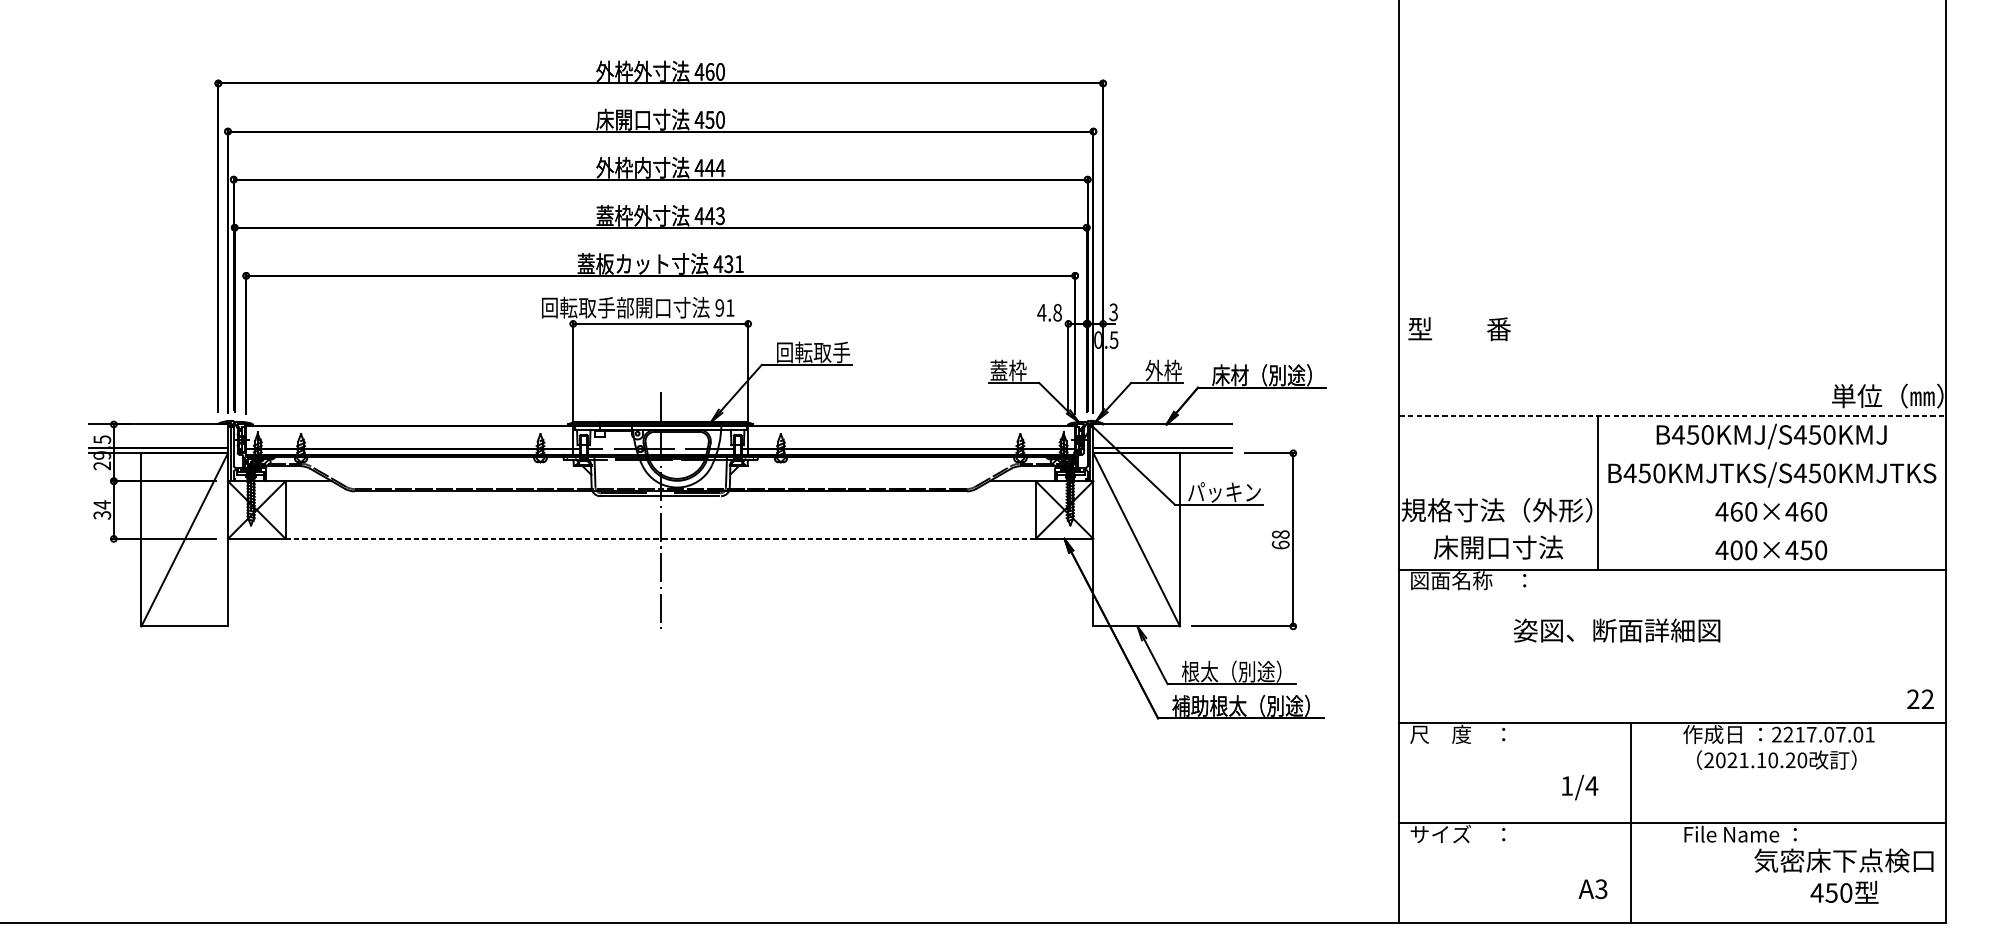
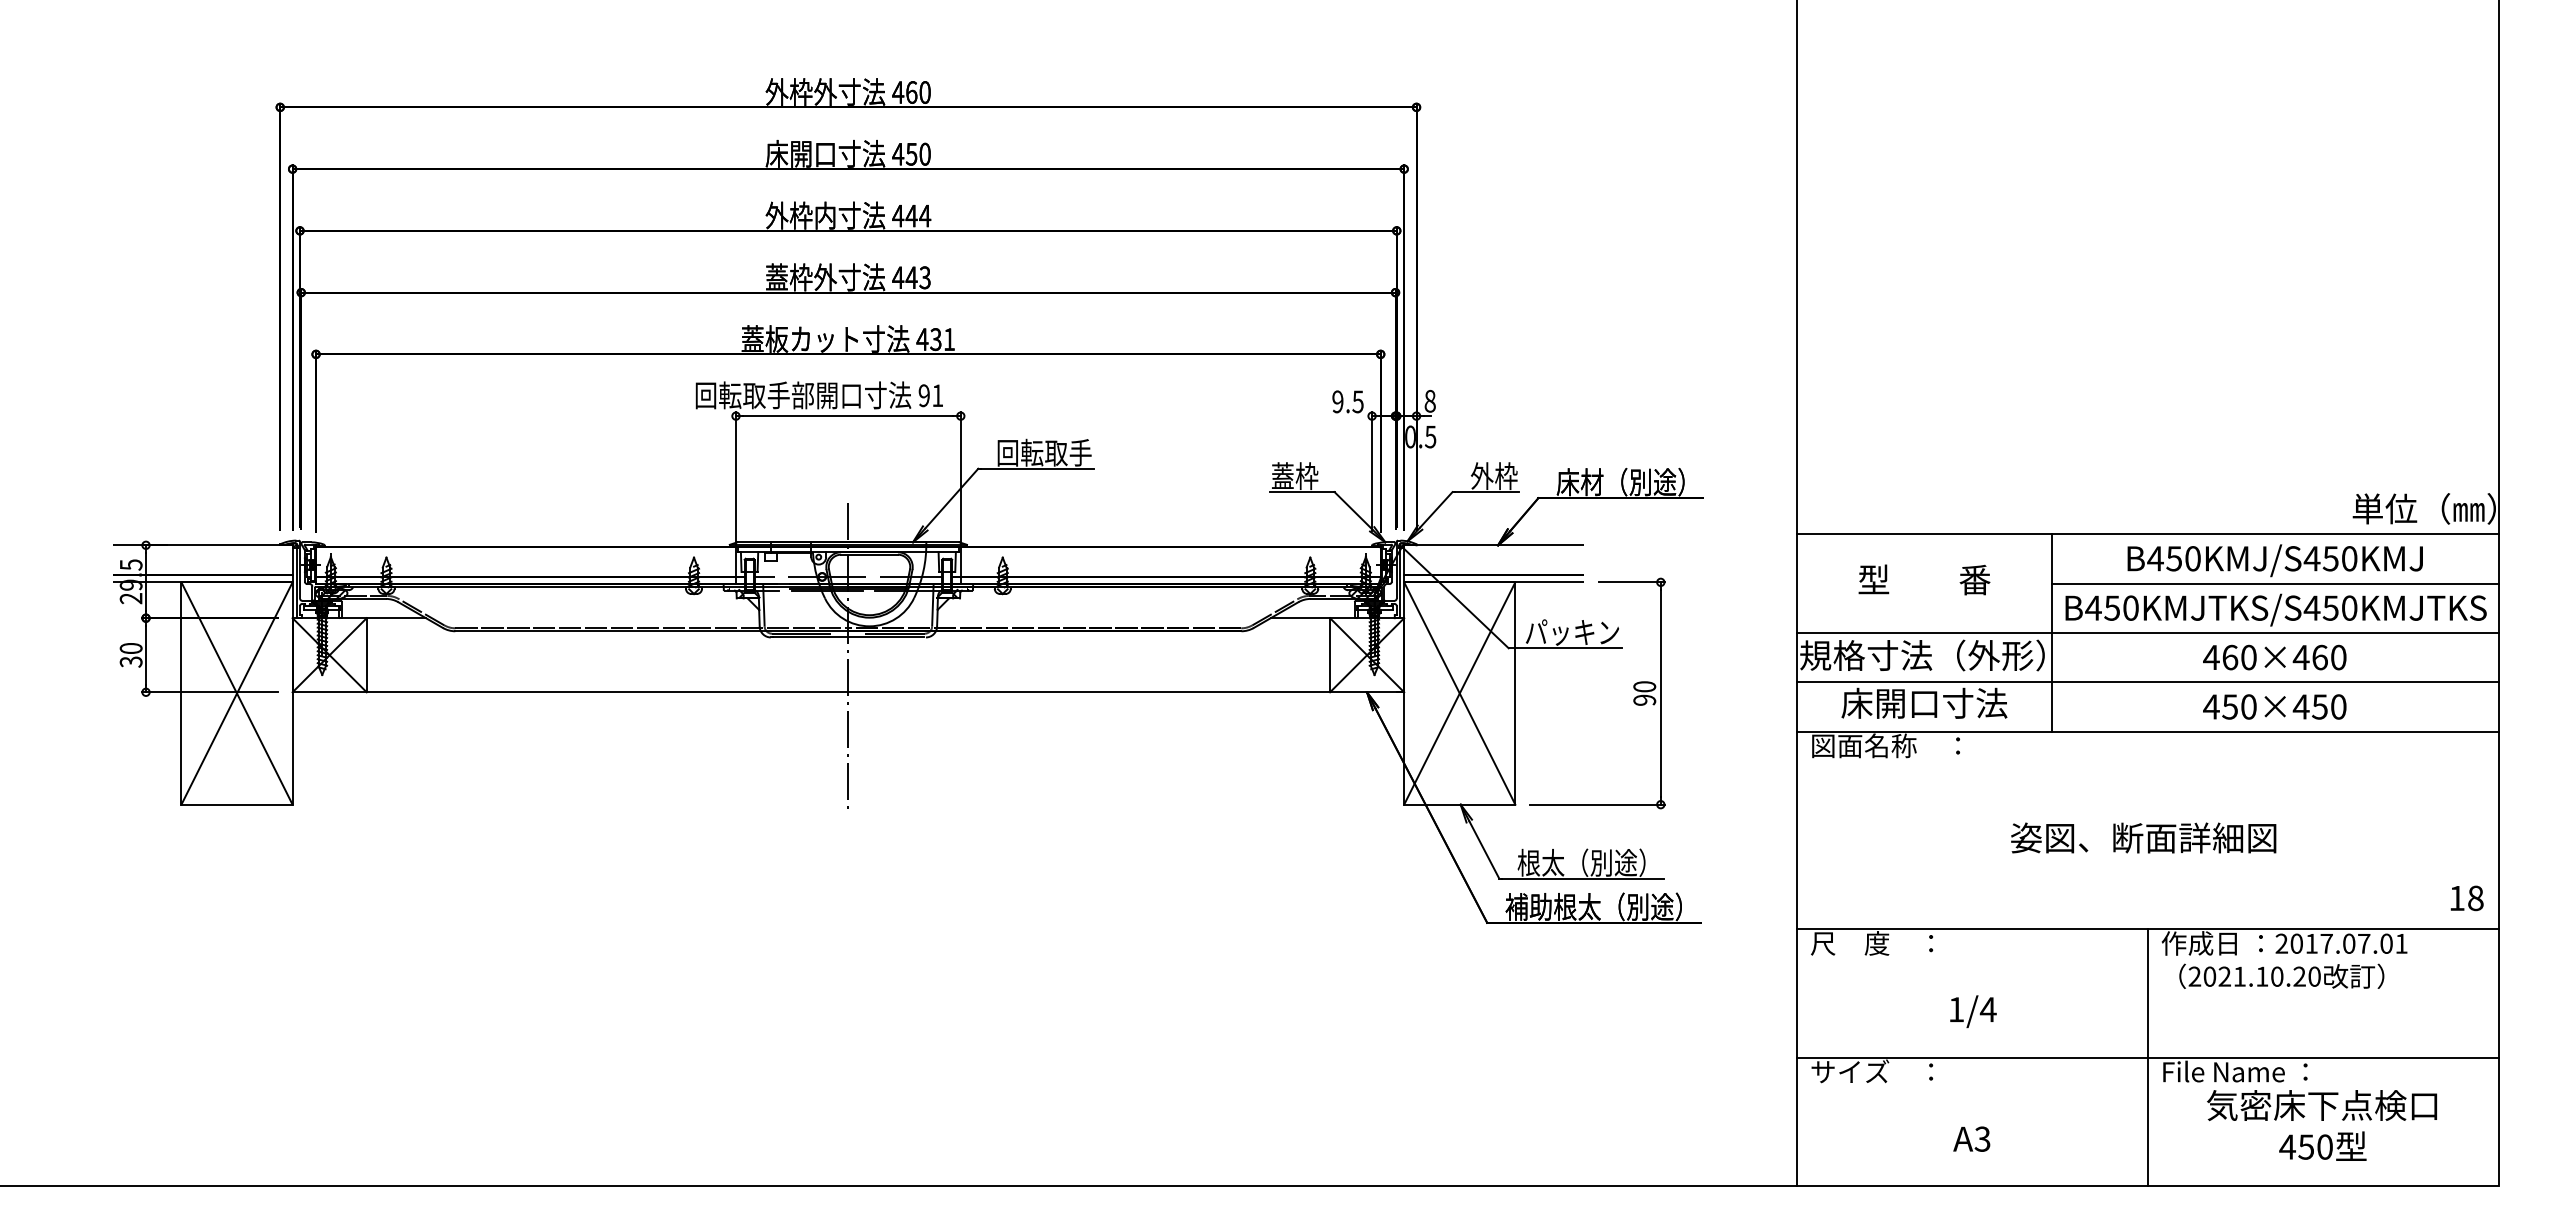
text: (1113, 311) -> (1429, 400), 3 -> 8
text: (1049, 312) -> (1347, 401), 4.8 -> 9.5
text: (1459, 328) -> (1924, 579), moved
line: (1672, 416) -> (2147, 534), dashed -> solid
line: (1771, 454) -> (2274, 583), added
line: (1672, 492) -> (2147, 632), added
text: (101, 504) -> (130, 648), 34 -> 30
line: (1672, 531) -> (2147, 682), added
line: (184, 539) -> (236, 693), added
line: (660, 539) -> (848, 692), dashed -> solid
line: (1136, 539) -> (1459, 693), added
text: (1280, 539) -> (1644, 693), 68 -> 90
text: (1736, 549) -> (2229, 706), 400×450 -> 450×450
text: (1616, 630) -> (2143, 837), moved
text: (1920, 699) -> (2466, 898), 22 -> 18
text: (1788, 734) -> (2296, 943), 2217.07.01 -> 2017.07.01
text: (1580, 787) -> (1973, 1011), moved
line: (1630, 823) -> (2147, 1057), moved
text: (1843, 876) -> (2321, 1125), moved
text: (1592, 888) -> (1971, 1138), moved

